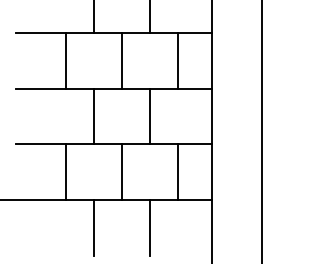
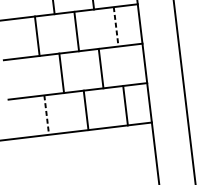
line: (177, 60) -> (116, 26), solid -> dashed
line: (66, 172) -> (46, 115), solid -> dashed
line: (94, 227) -> (71, 151), removed
line: (149, 227) -> (110, 147), removed

